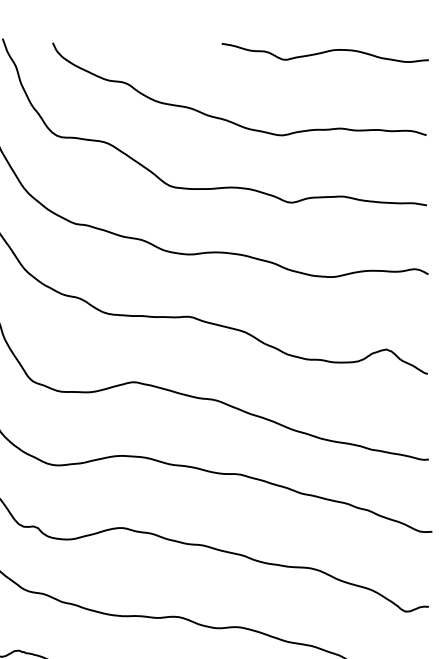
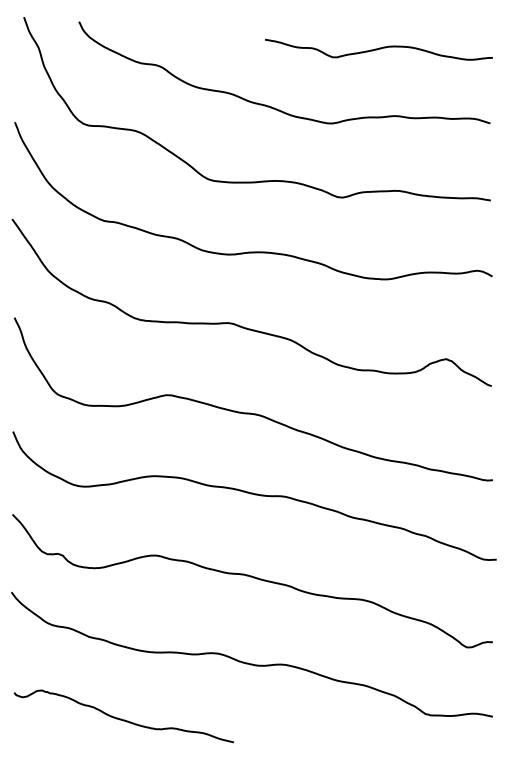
curve: (324, 52) -> (378, 49), moved

